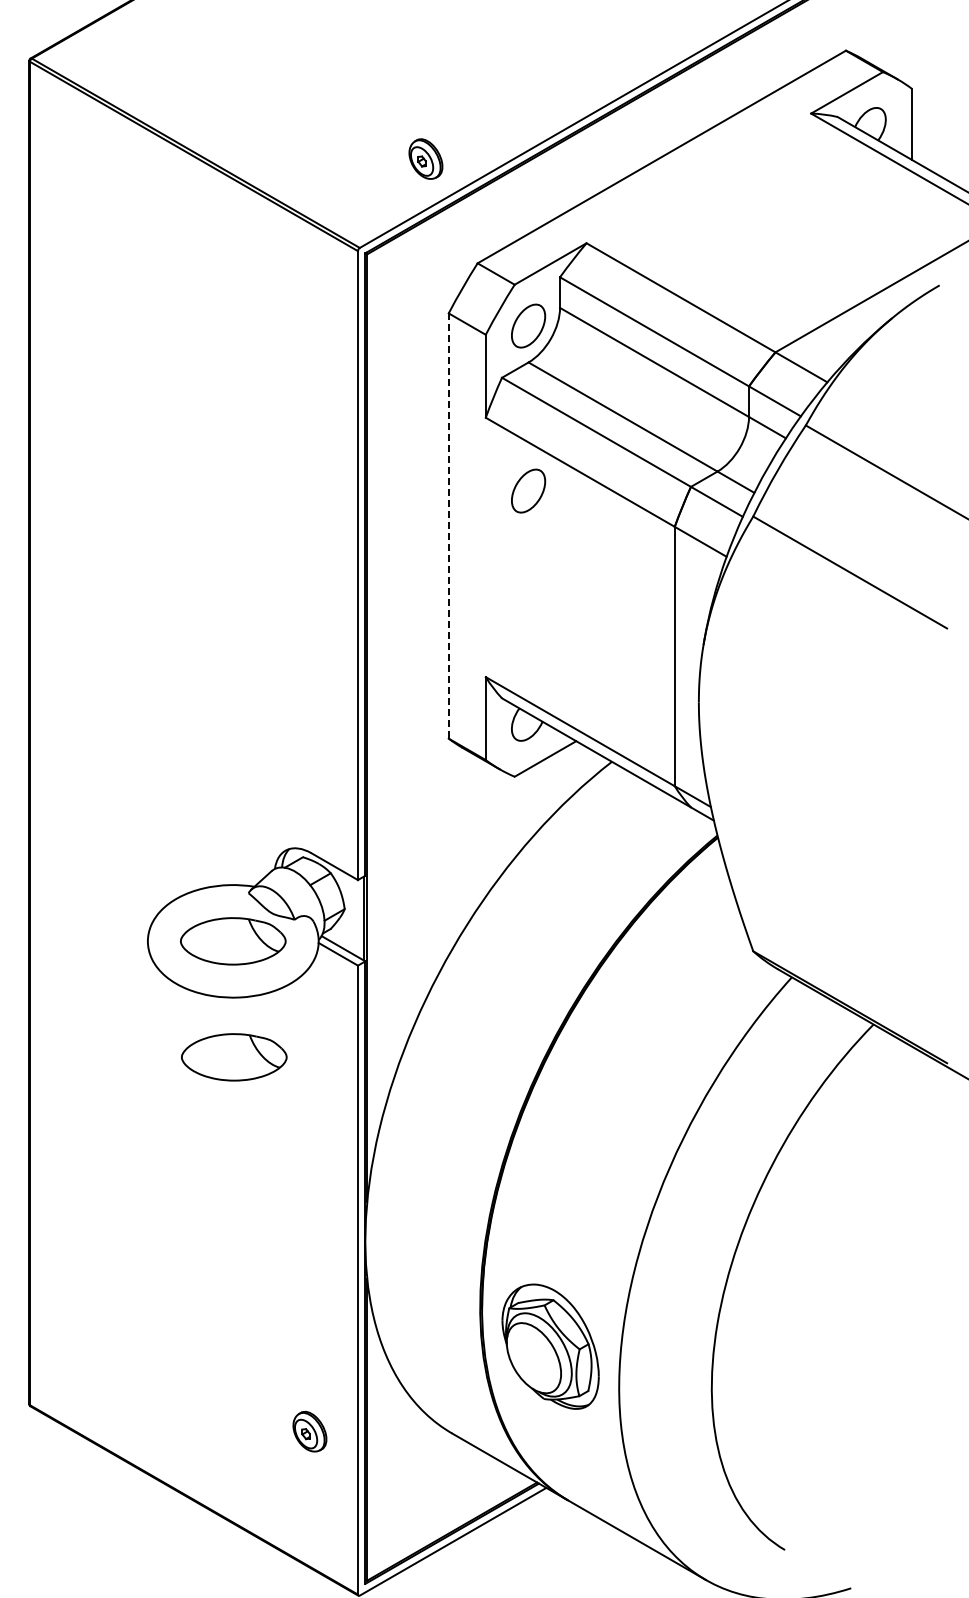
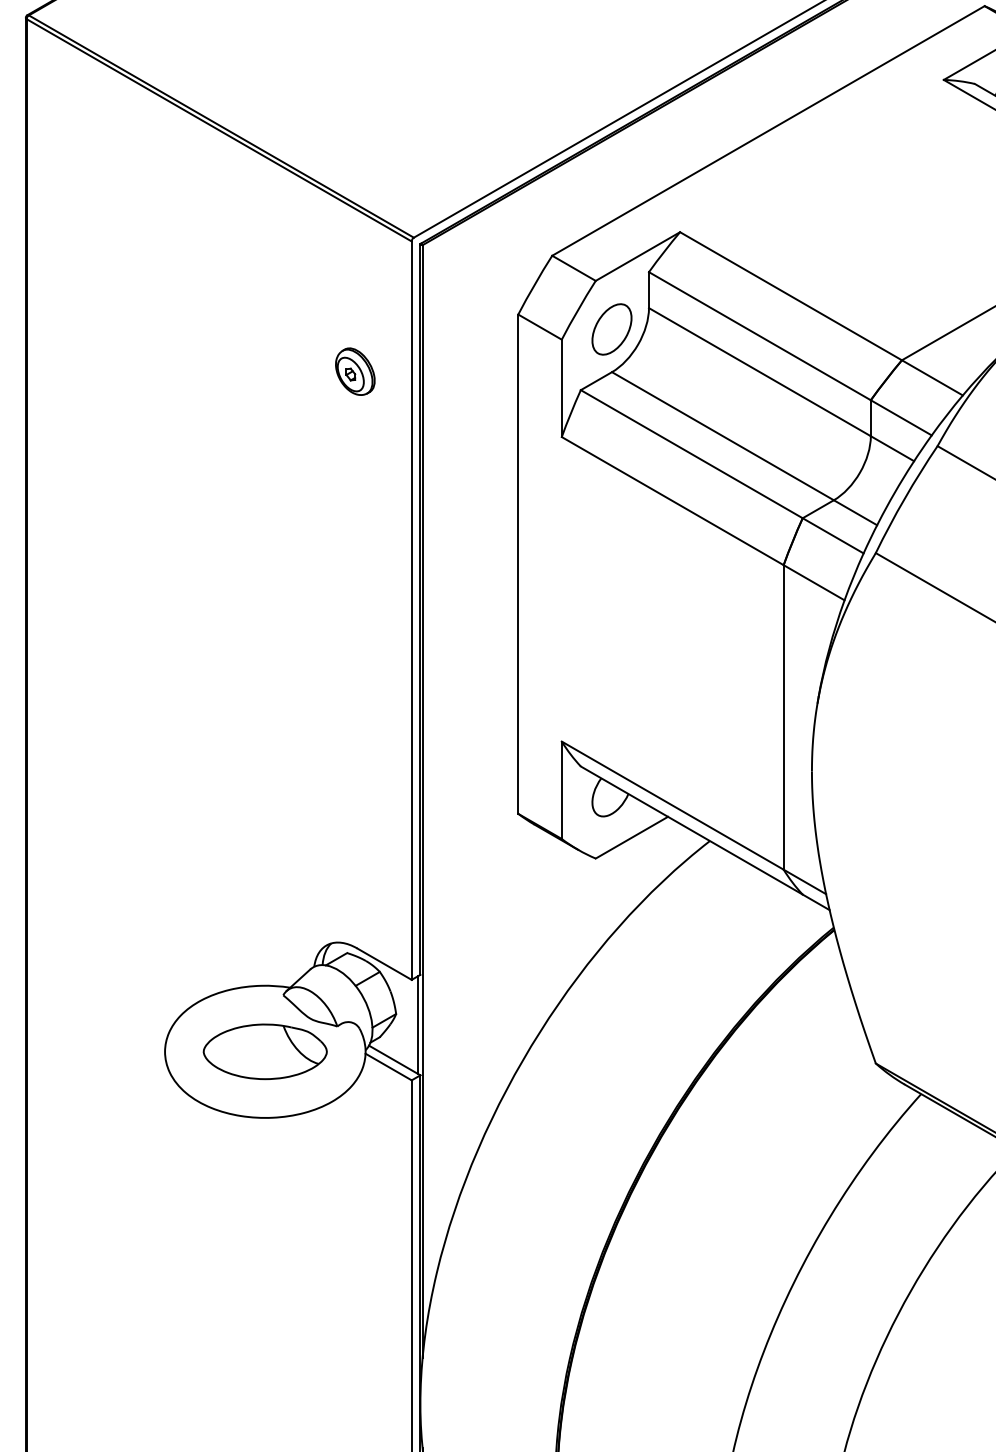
part: (425, 158) -> (354, 371), moved
part: (528, 490) -> (611, 522), removed
line: (448, 526) -> (518, 564), dashed -> solid
part: (234, 1057) -> (266, 1188), removed

